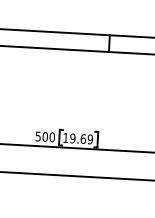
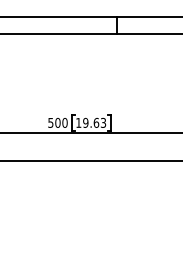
text: (90, 139) -> (103, 122), 19.69 -> 19.63

